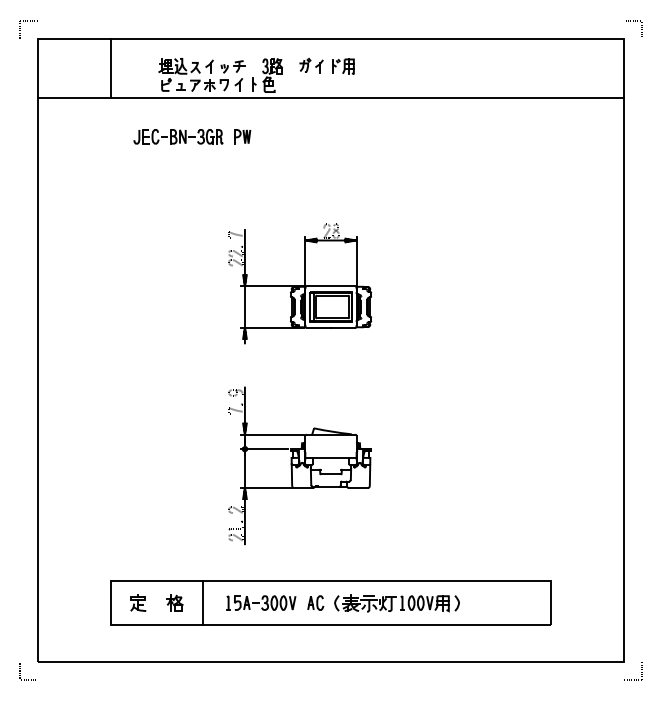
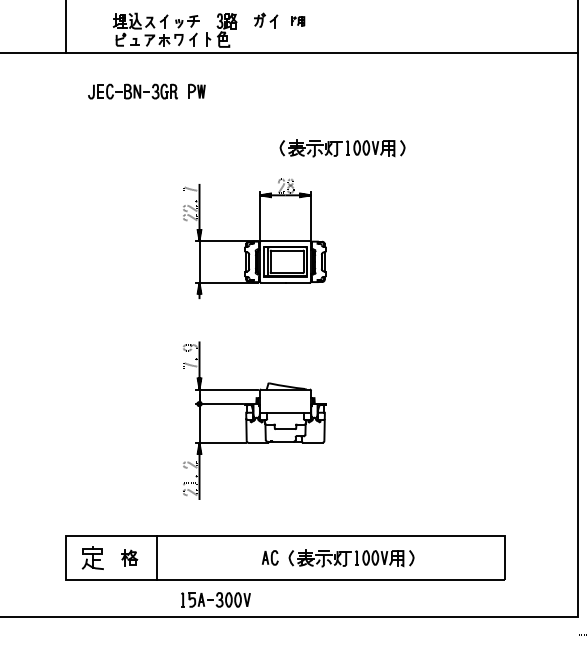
part: (343, 66) -> (298, 21), size x0.6
part: (387, 193) -> (342, 148), added
part: (138, 602) -> (93, 557), size x1.4
part: (261, 602) -> (216, 599), moved

